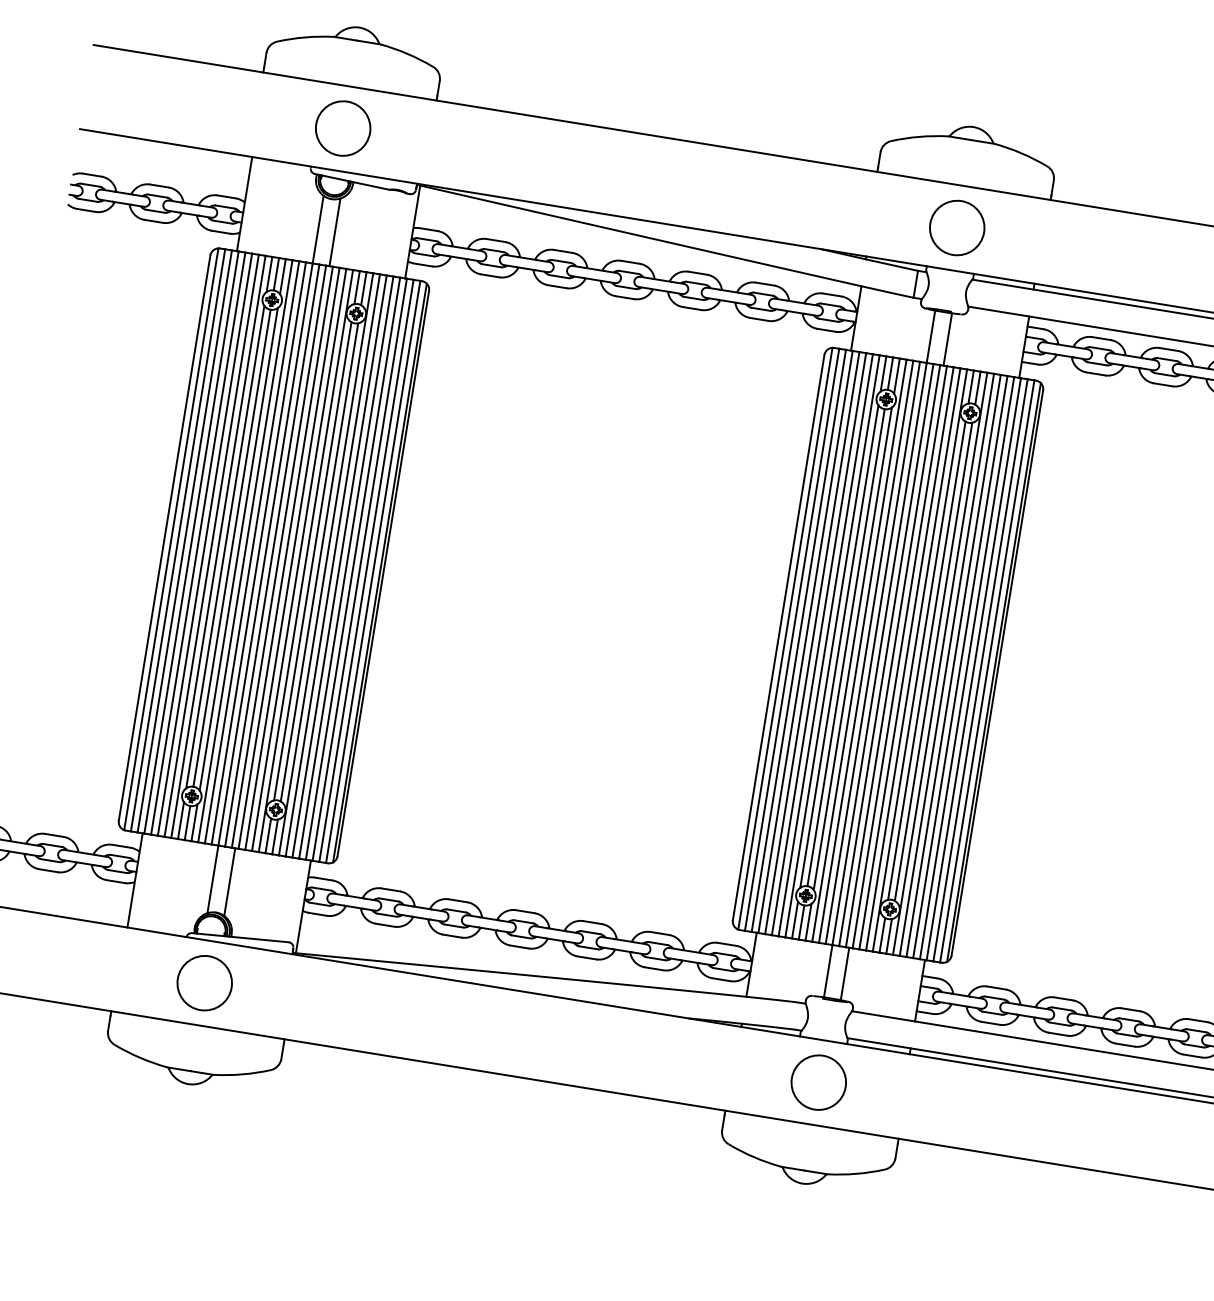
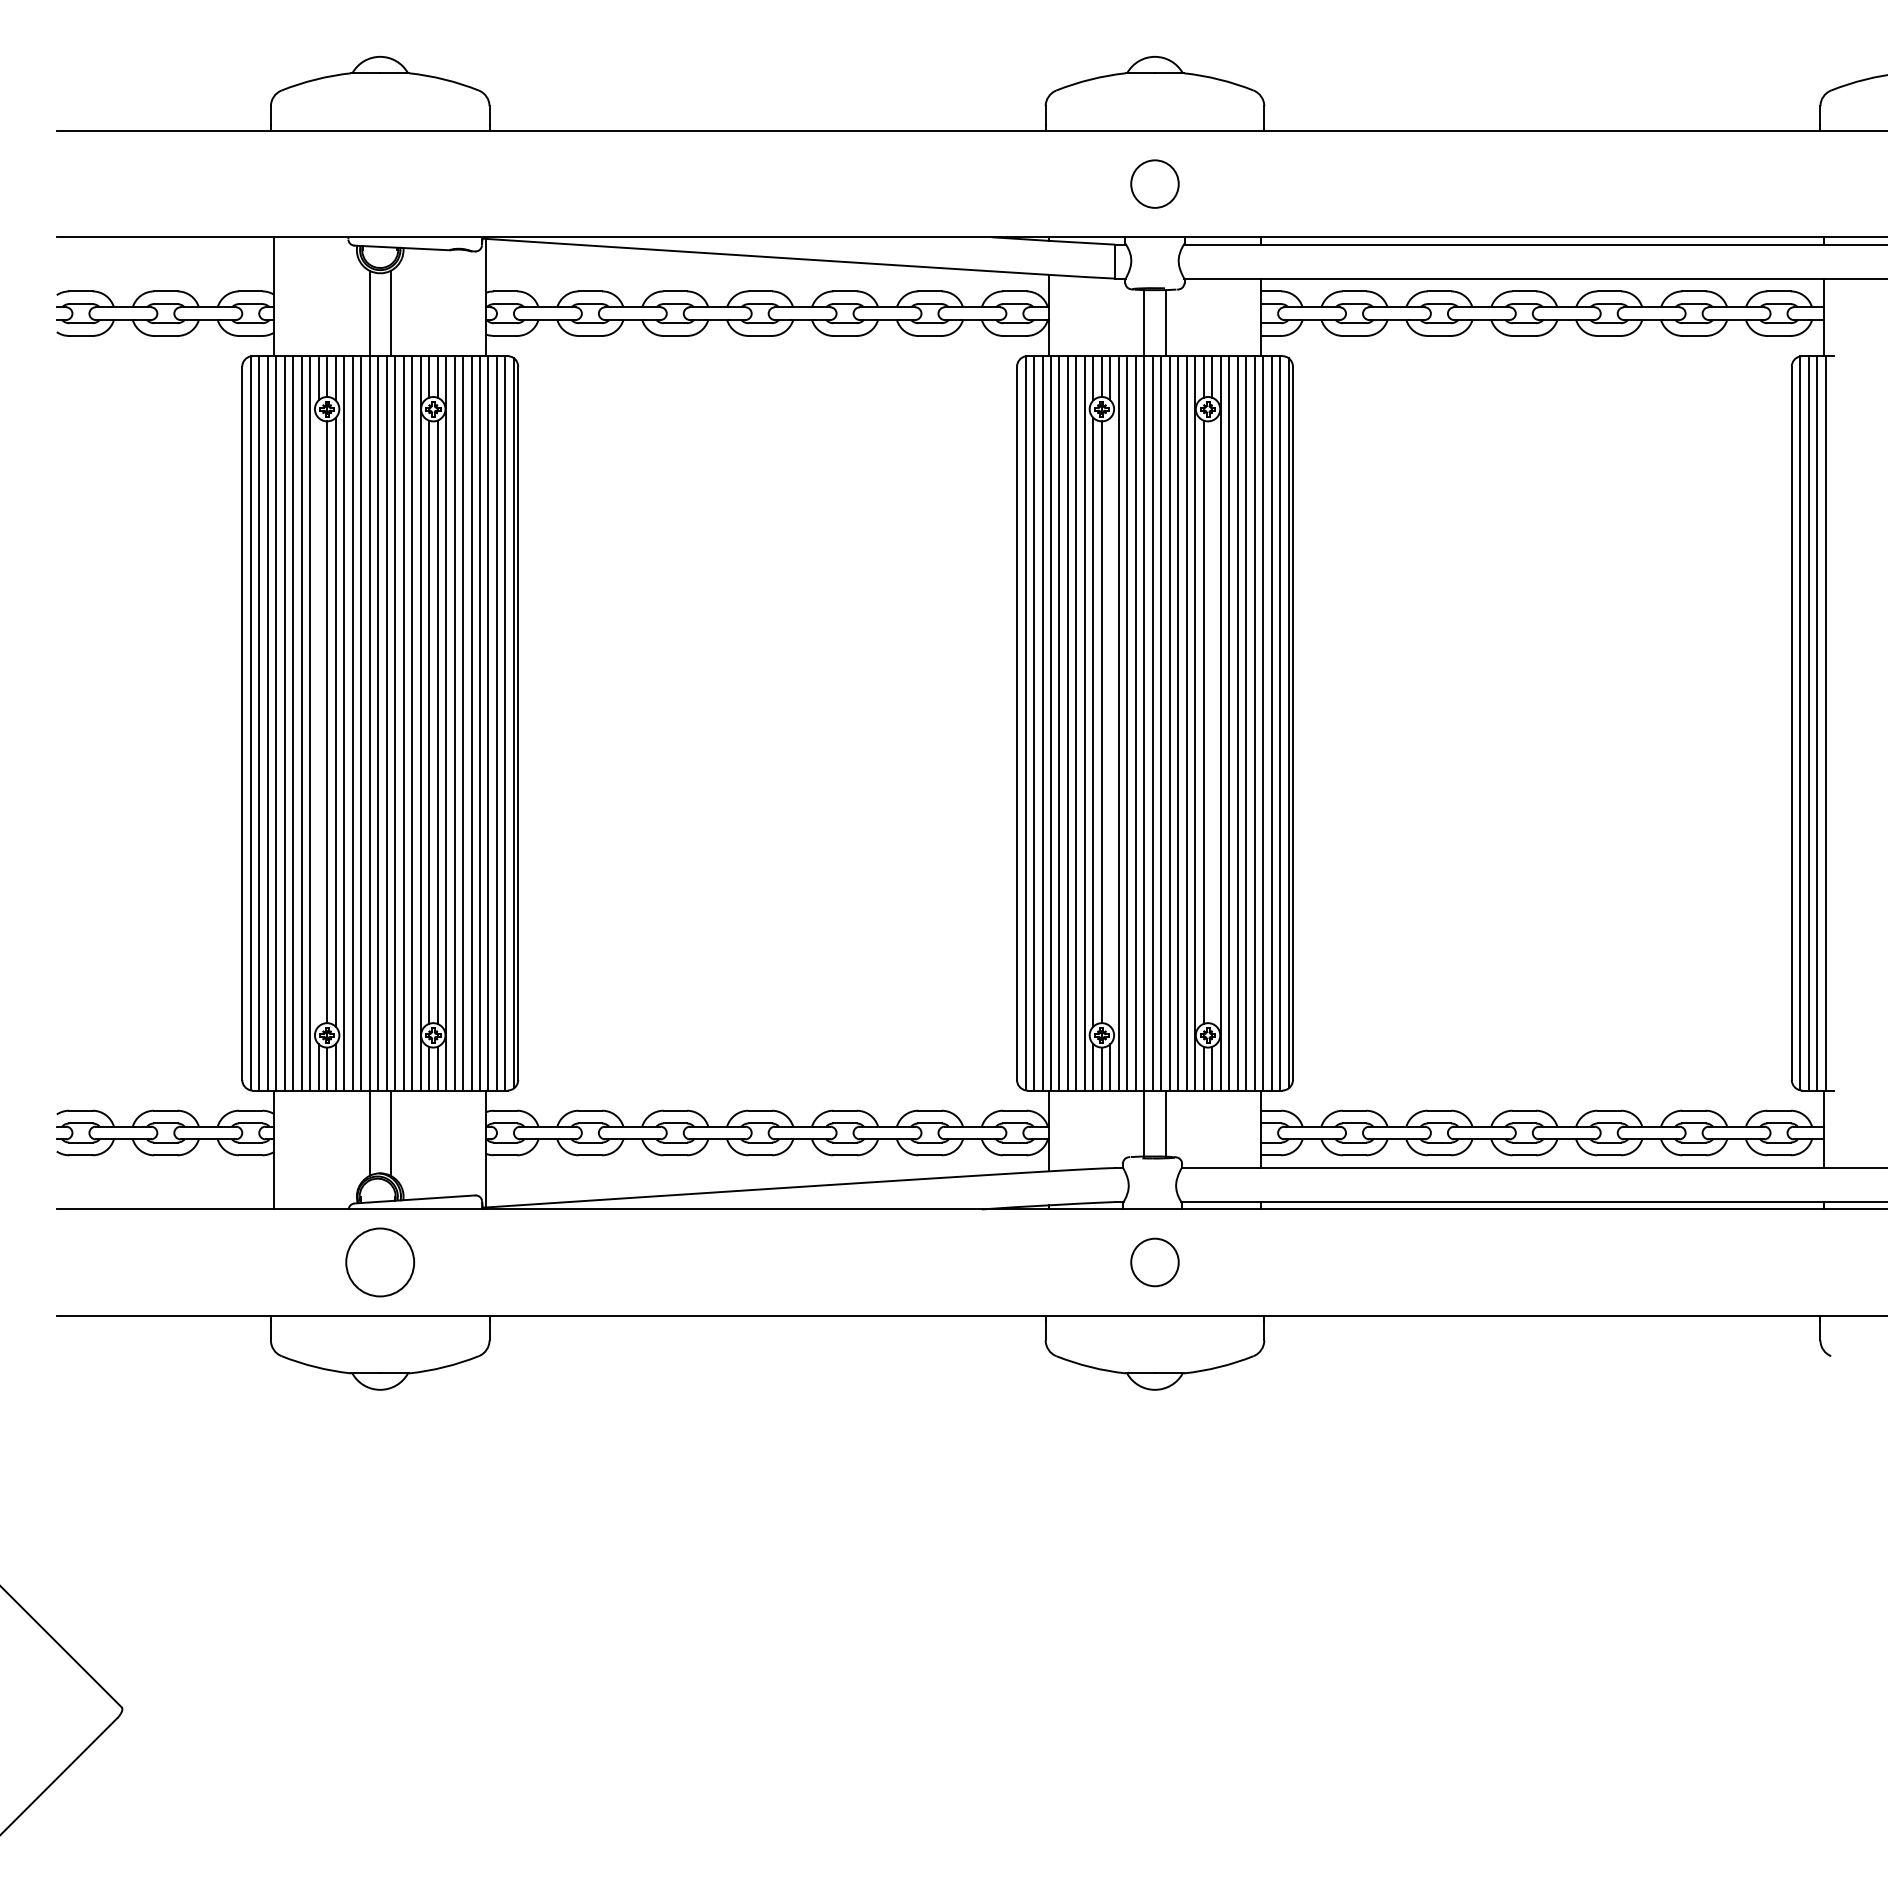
circle: (343, 128) -> (380, 183), removed
circle: (956, 227) -> (1154, 183), size x0.7
line: (225, 546) -> (318, 721), removed
line: (852, 648) -> (1110, 721), removed
line: (933, 661) -> (1212, 721), removed
circle: (818, 1082) -> (1154, 1262), size x0.7

